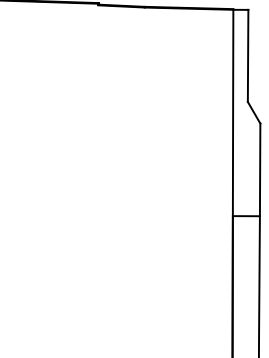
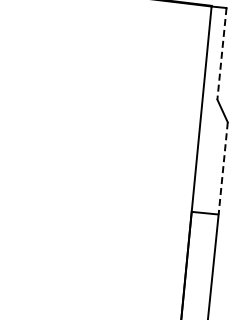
line: (248, 56) -> (222, 54), solid -> dashed
line: (260, 170) -> (223, 169), solid -> dashed

